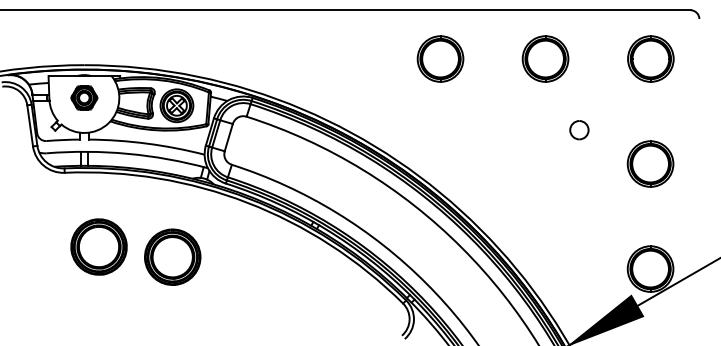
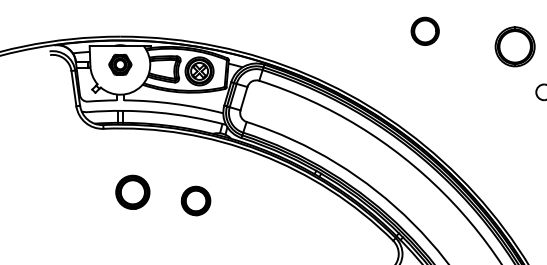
part: (440, 58) -> (425, 30), size x0.7
part: (545, 58) -> (515, 46), moved
part: (98, 246) -> (132, 191), size x0.7
part: (172, 256) -> (195, 200), size x0.6

